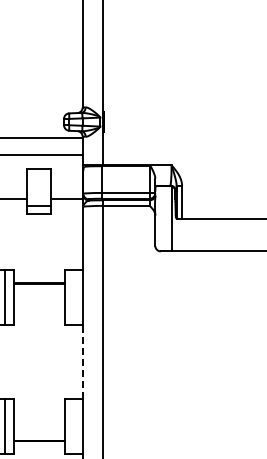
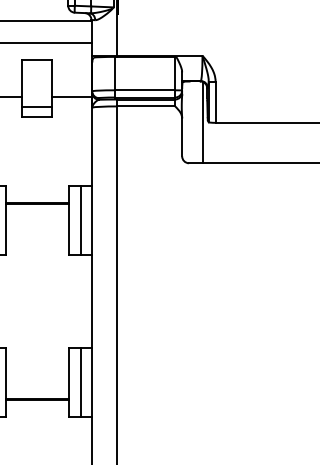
line: (73, 297) -> (80, 220), added
line: (83, 362) -> (92, 301), dashed -> solid
line: (73, 426) -> (80, 381), added

